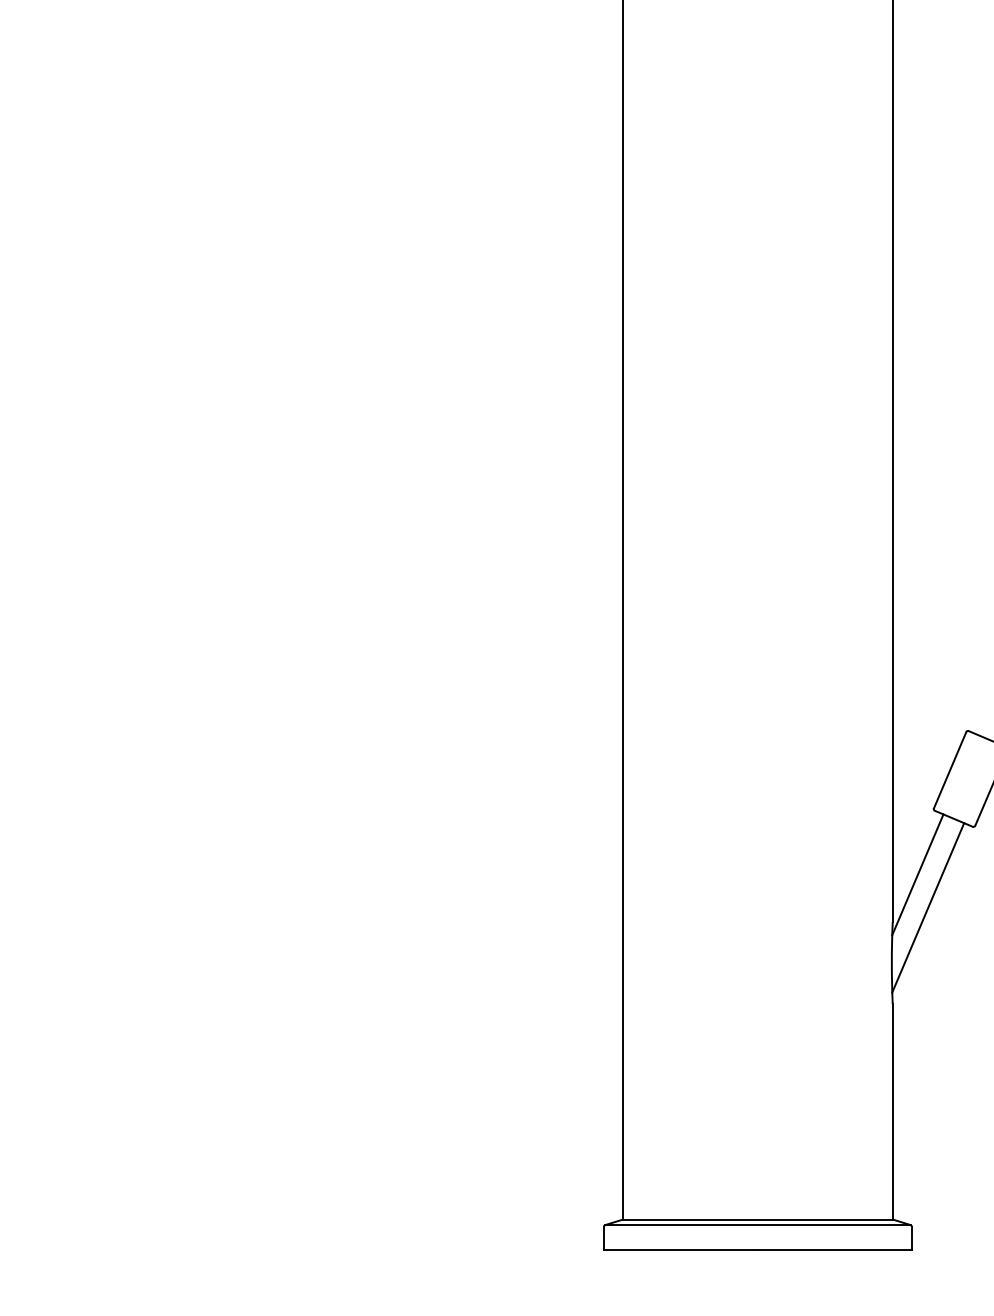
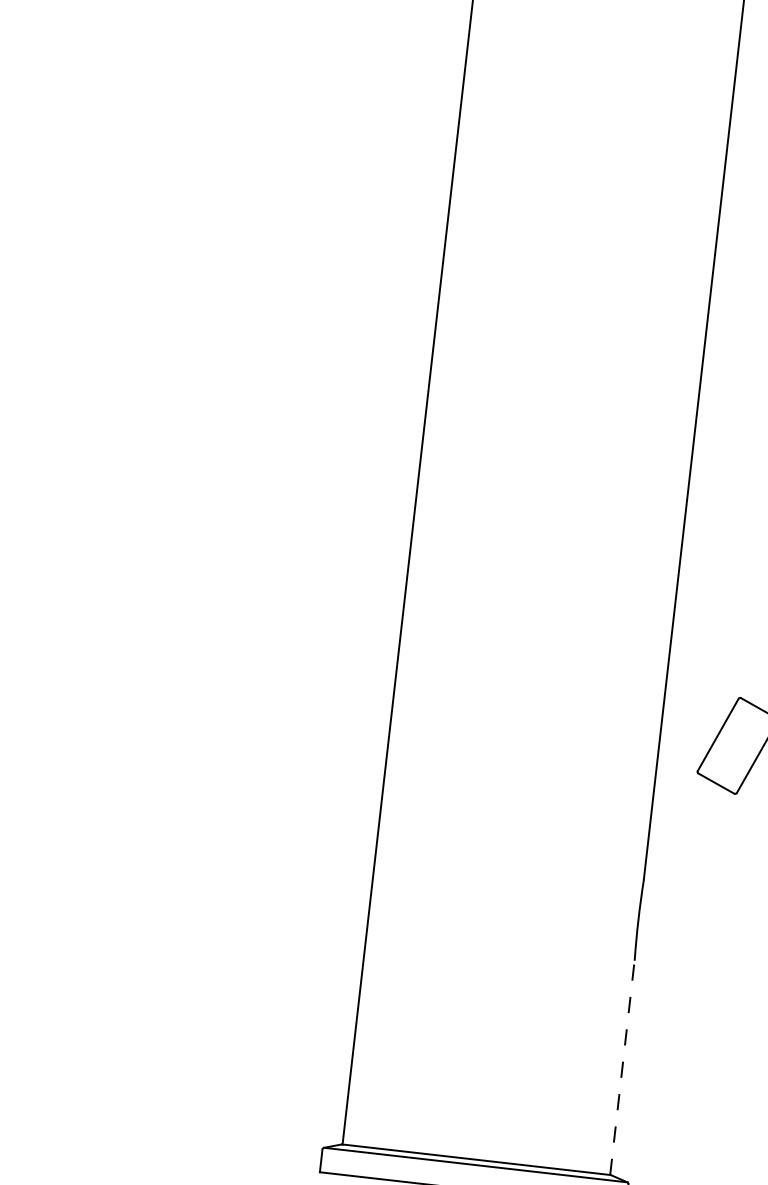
line: (917, 874) -> (673, 834), removed
line: (928, 907) -> (681, 868), removed
line: (892, 1111) -> (622, 1067), solid -> dashed

